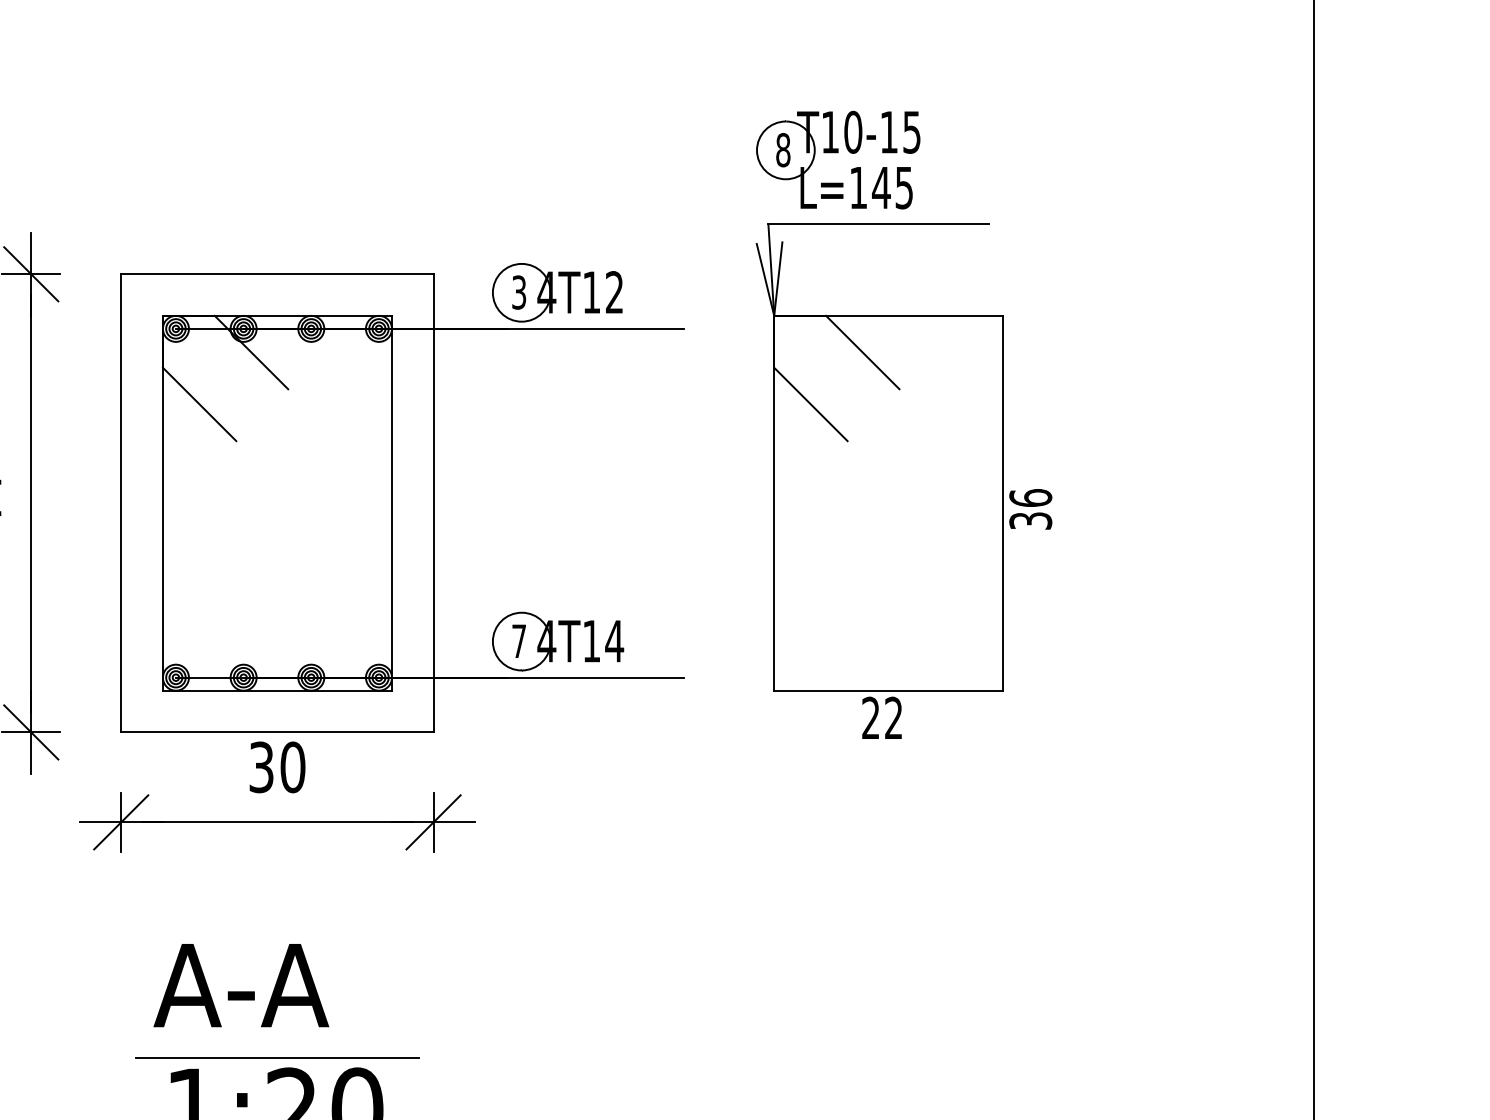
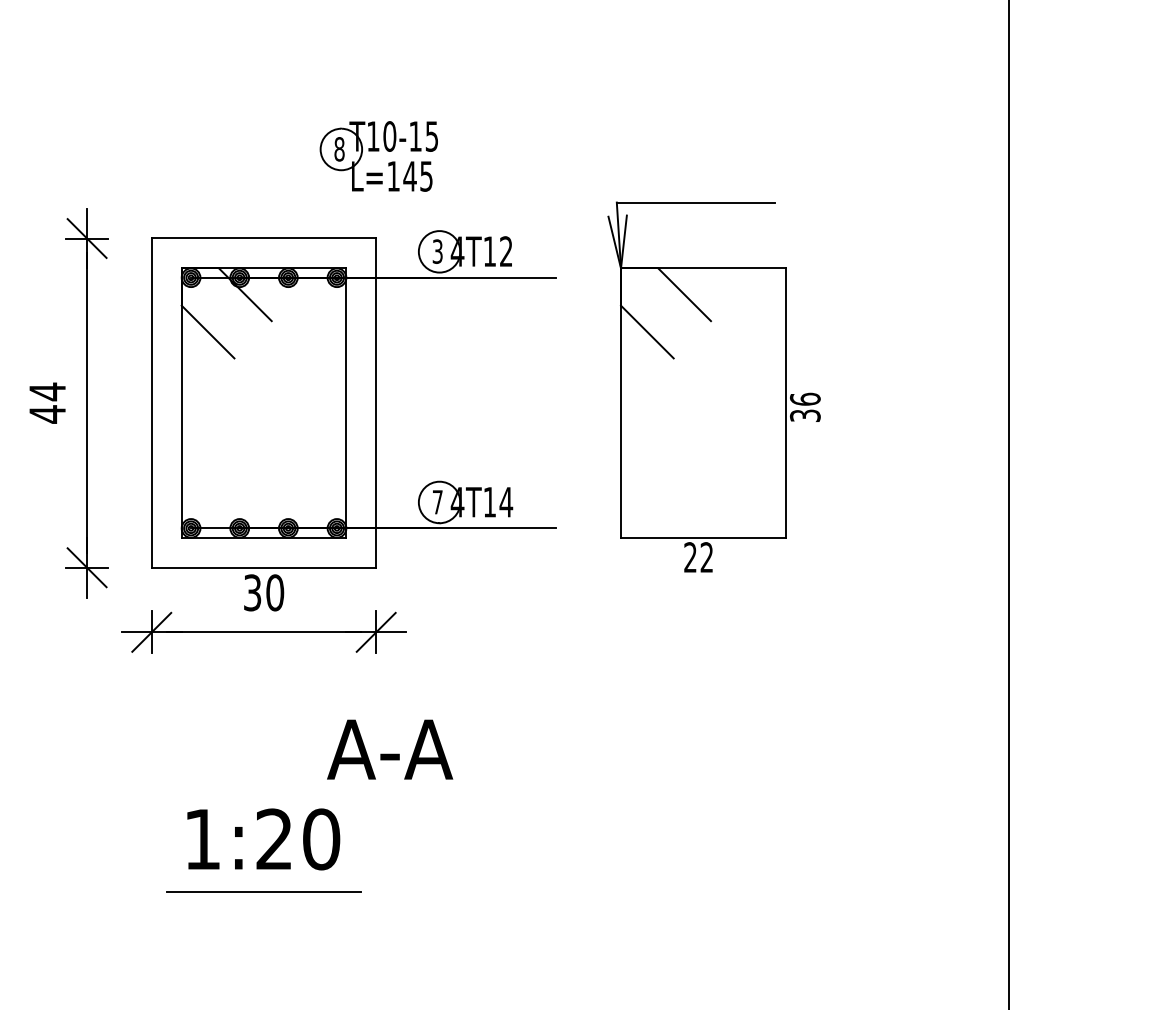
part: (837, 160) -> (378, 156), moved
text: (241, 985) -> (390, 749), moved
line: (276, 1057) -> (263, 801), removed

